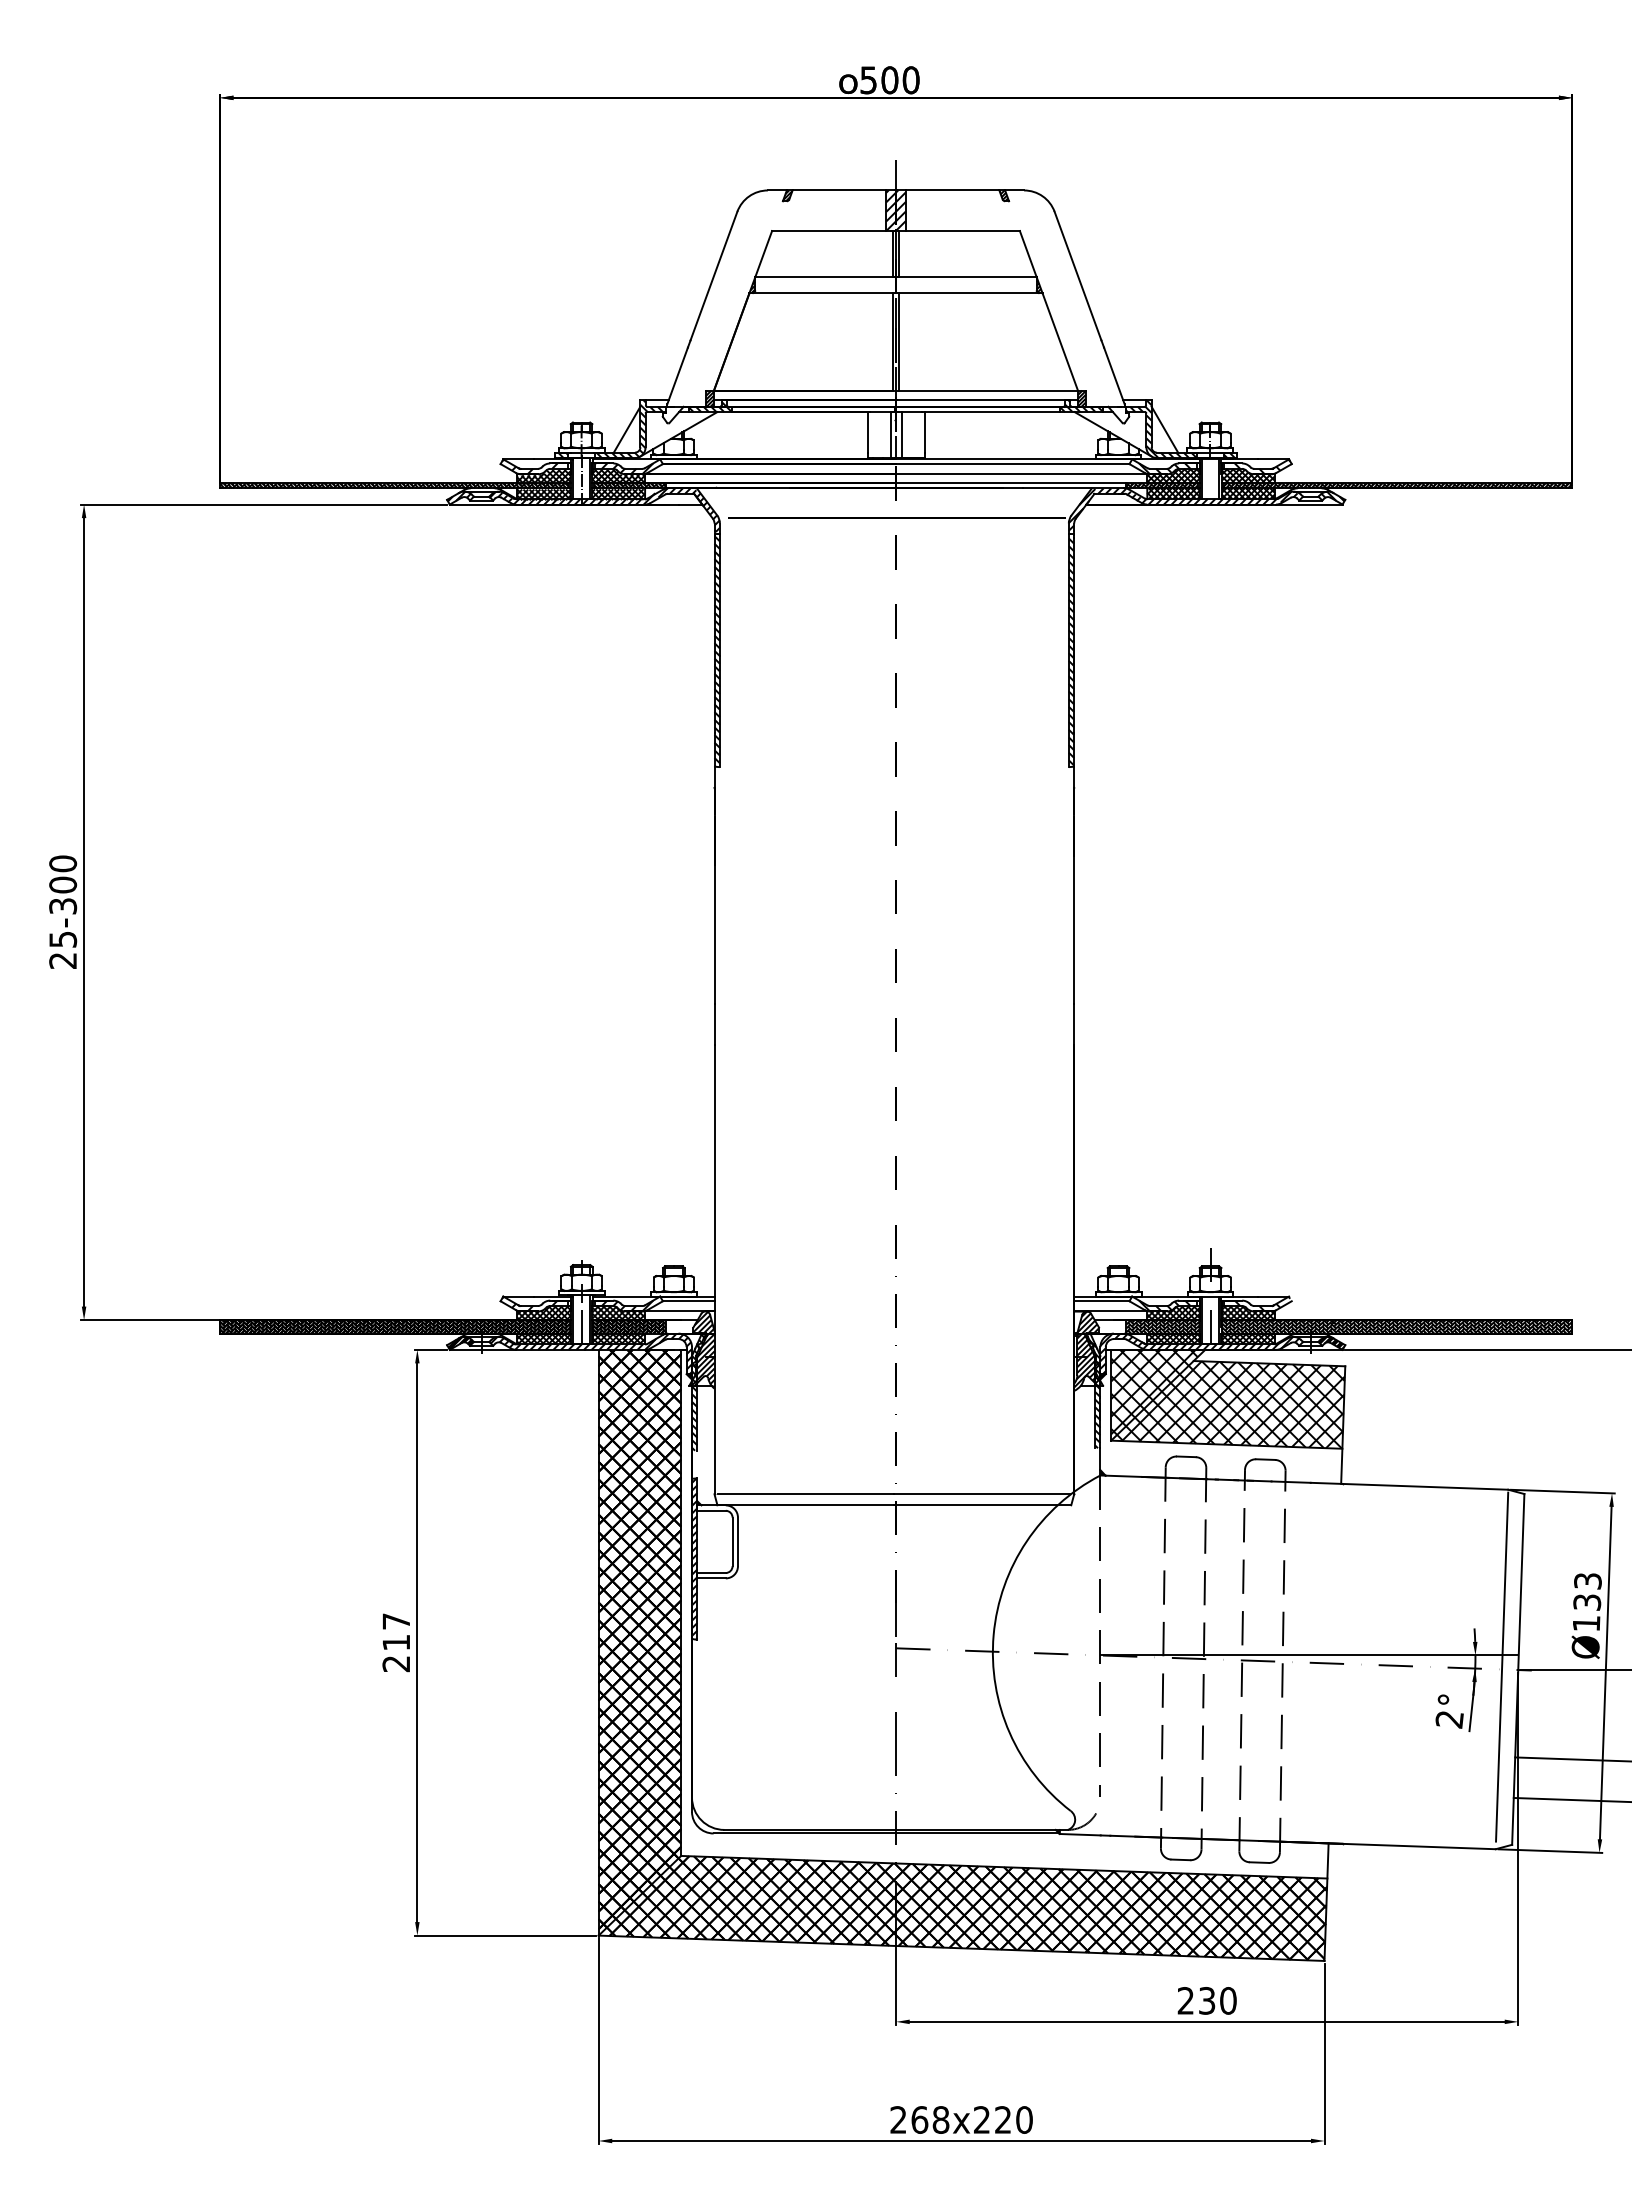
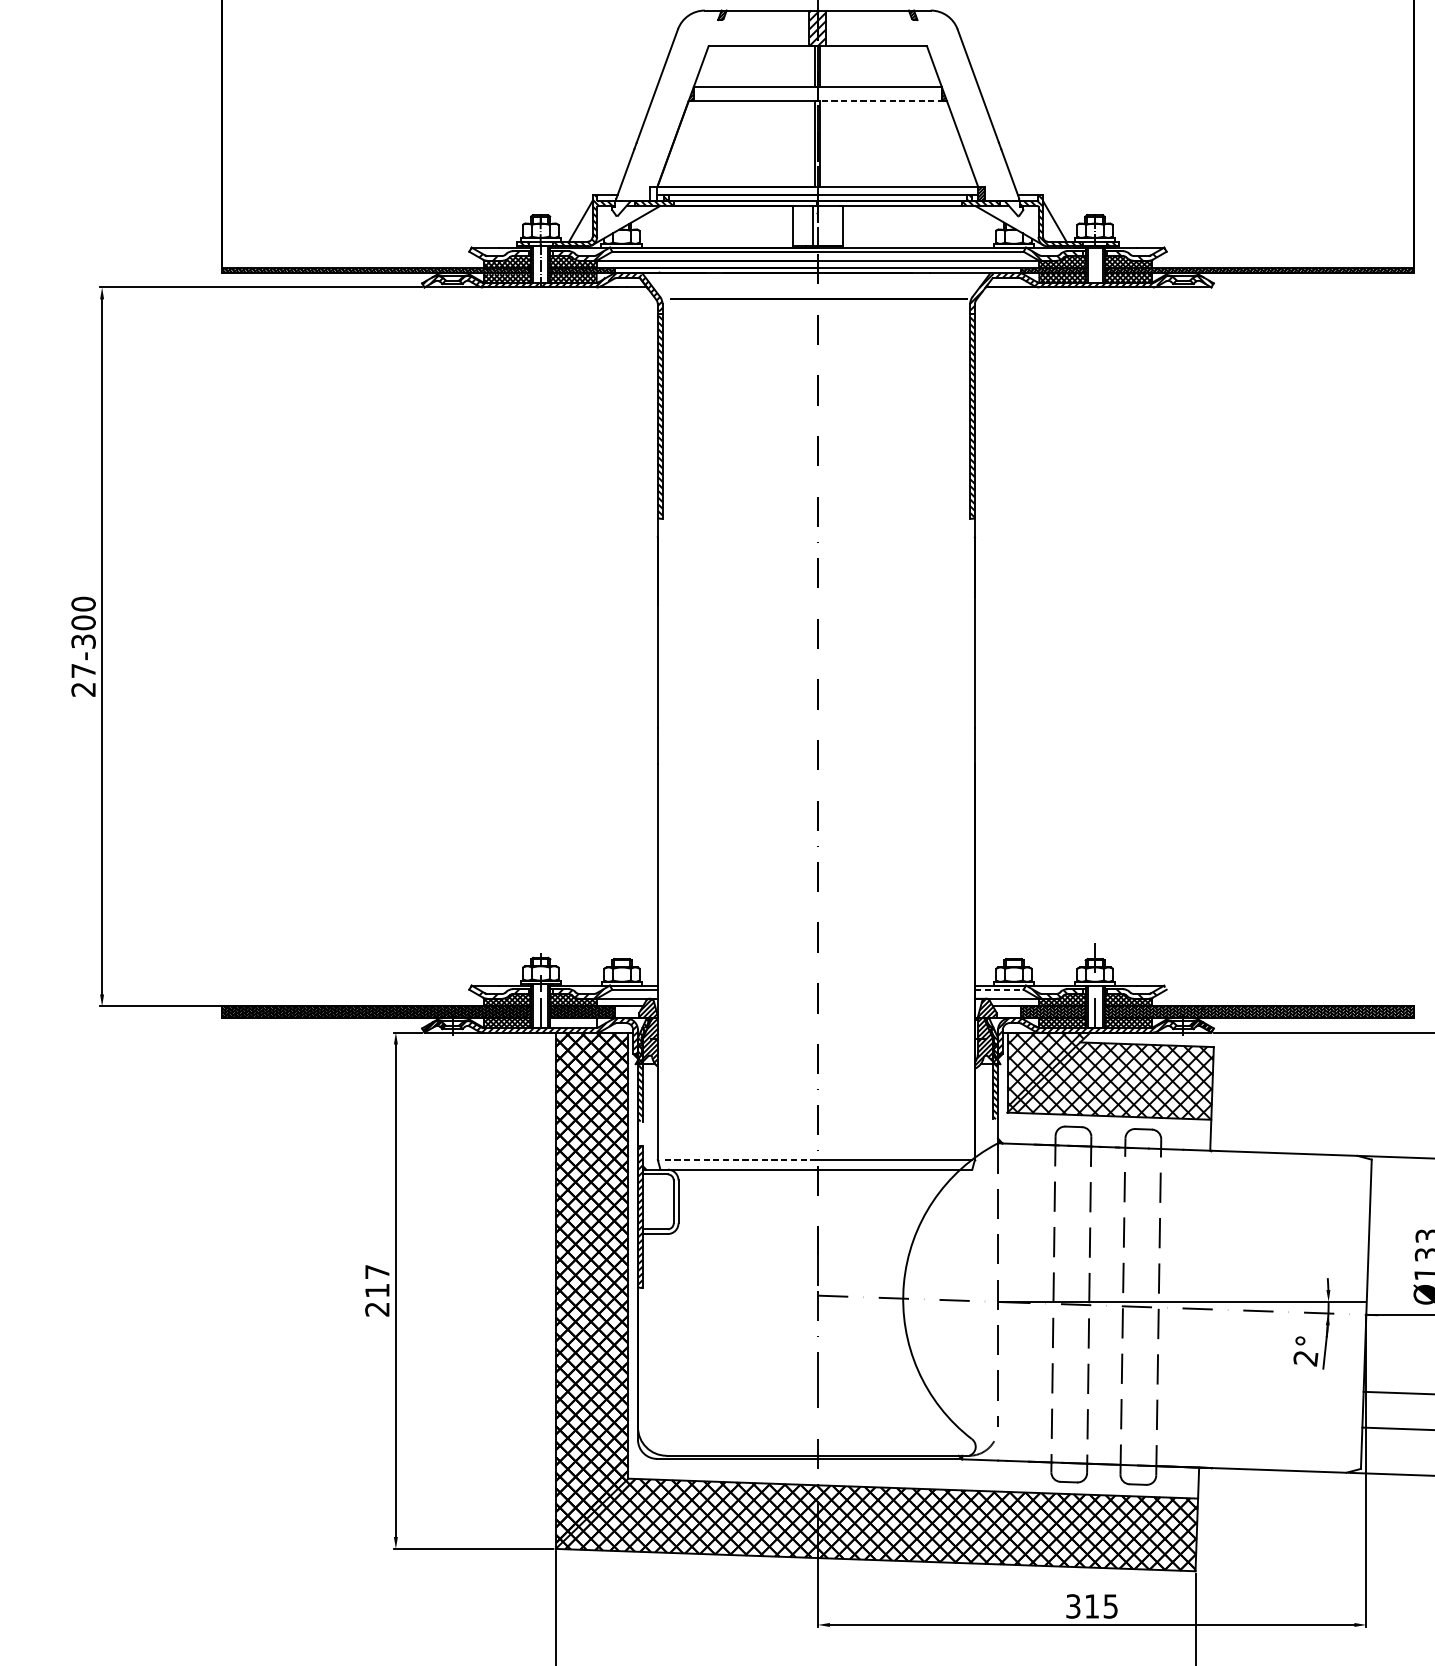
line: (968, 293) -> (881, 101), solid -> dashed
hatch: (709, 398) -> (653, 193), removed
line: (901, 435) -> (822, 226), removed
text: (63, 939) -> (83, 670), 25-300 -> 27-300
line: (1101, 1301) -> (998, 989), solid -> dashed
hatch: (618, 1338) -> (573, 1022), removed
line: (806, 1494) -> (738, 1160), solid -> dashed
line: (1502, 1666) -> (1352, 1311), removed
text: (1206, 2000) -> (1091, 1606), 230 -> 315

